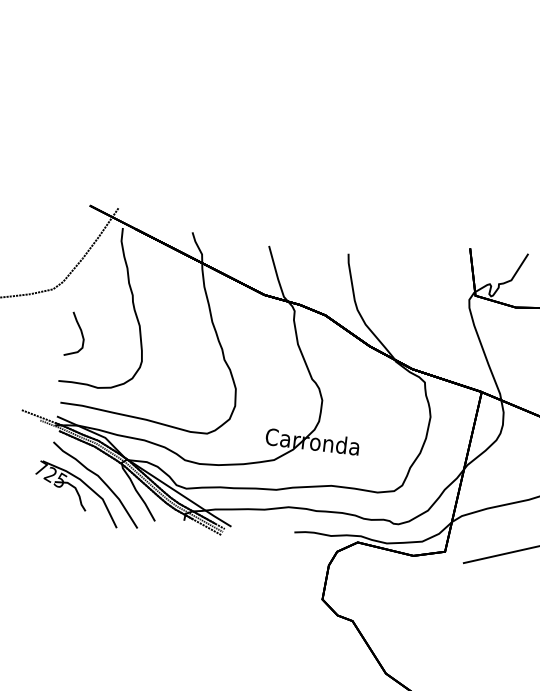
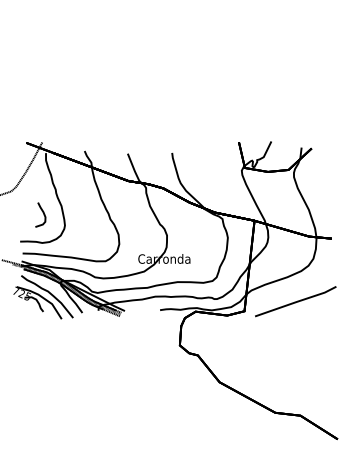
curve: (79, 330) -> (42, 212), moved

